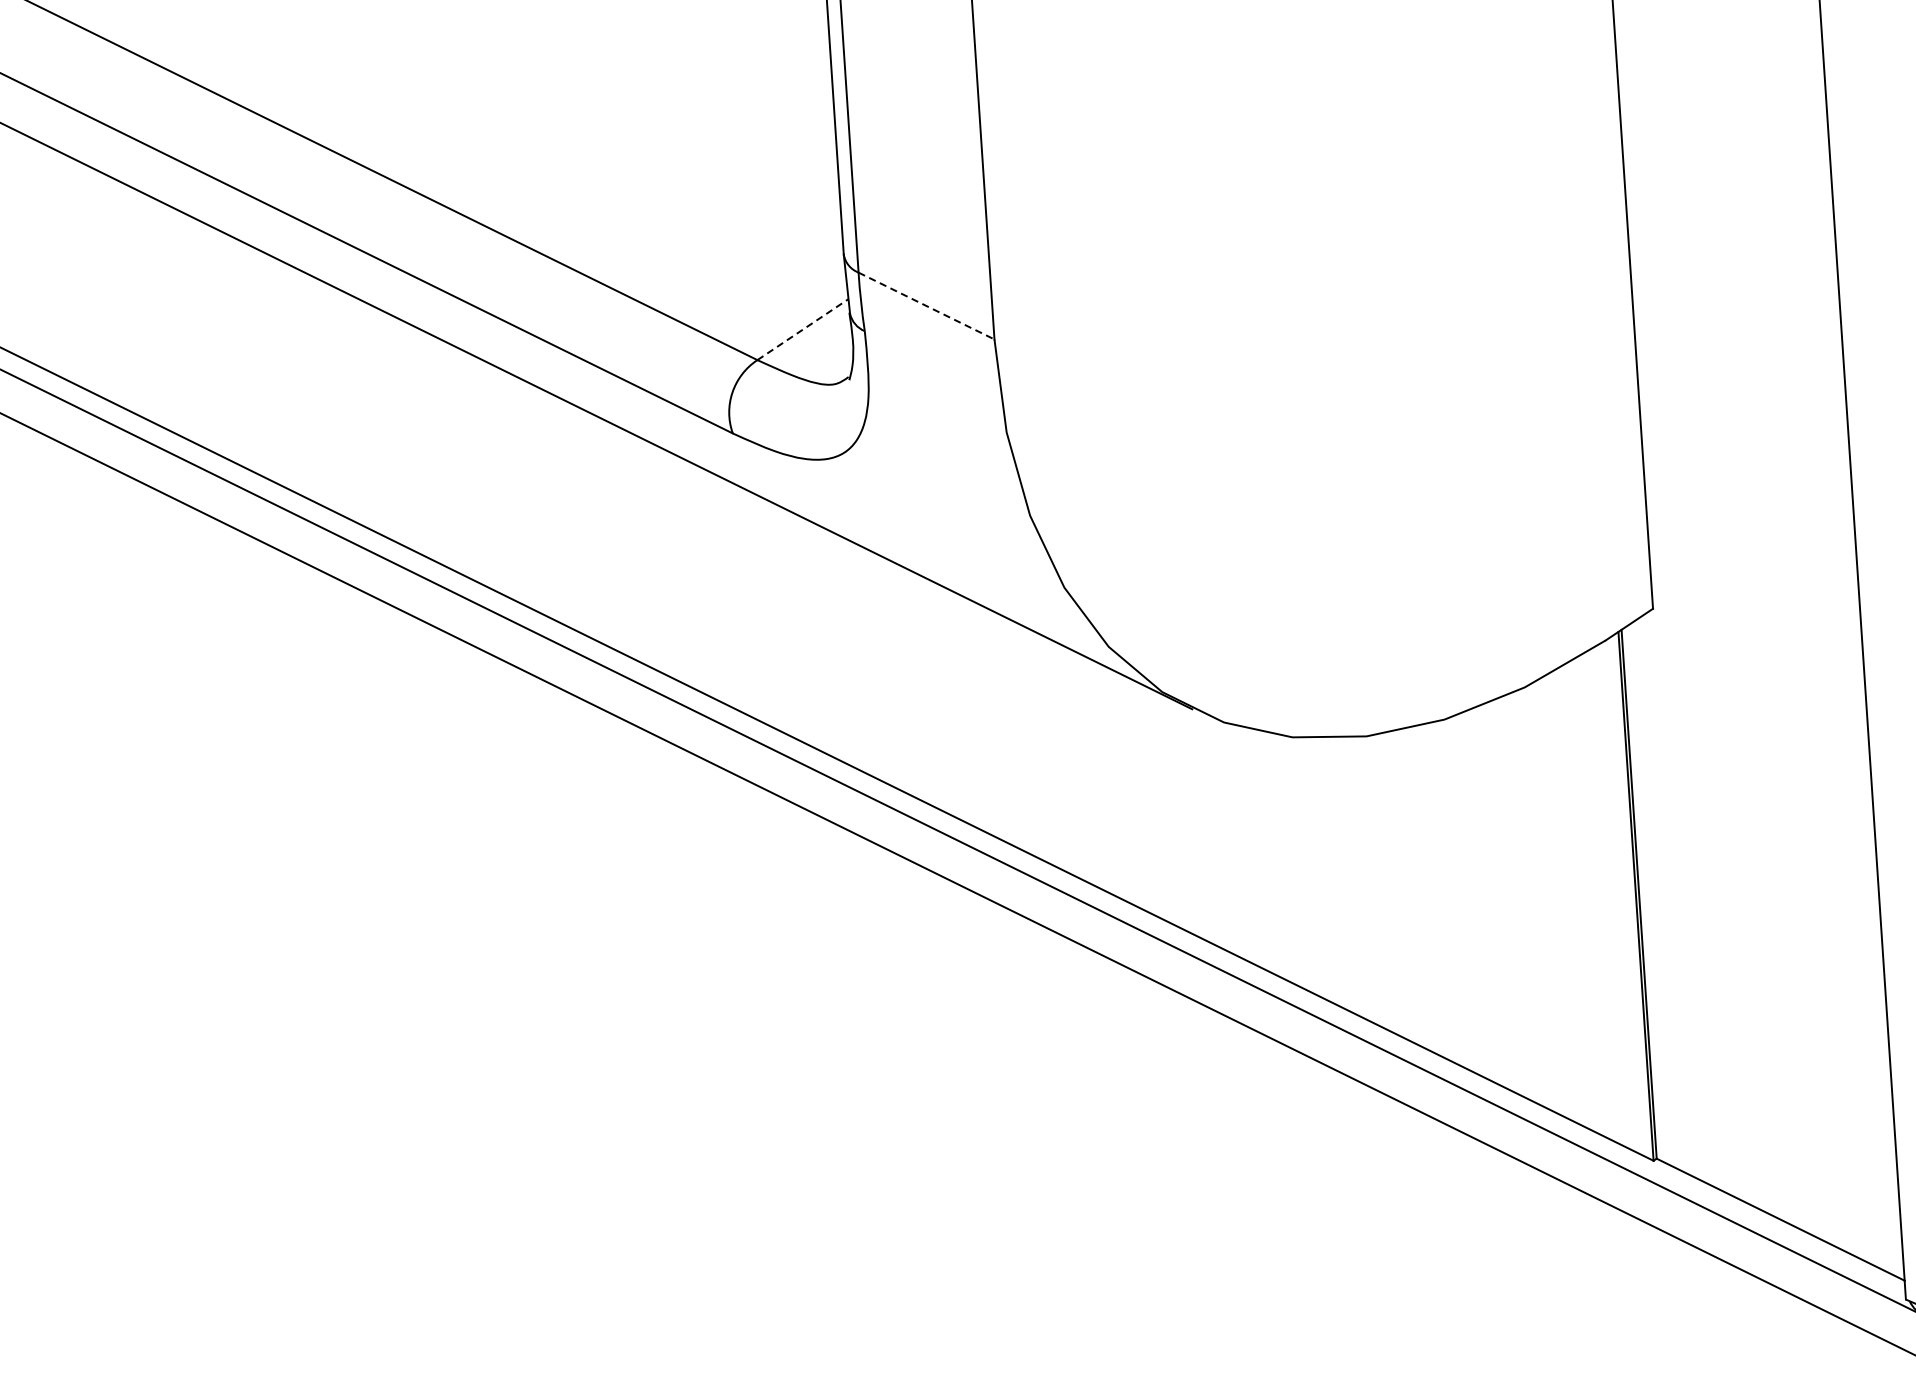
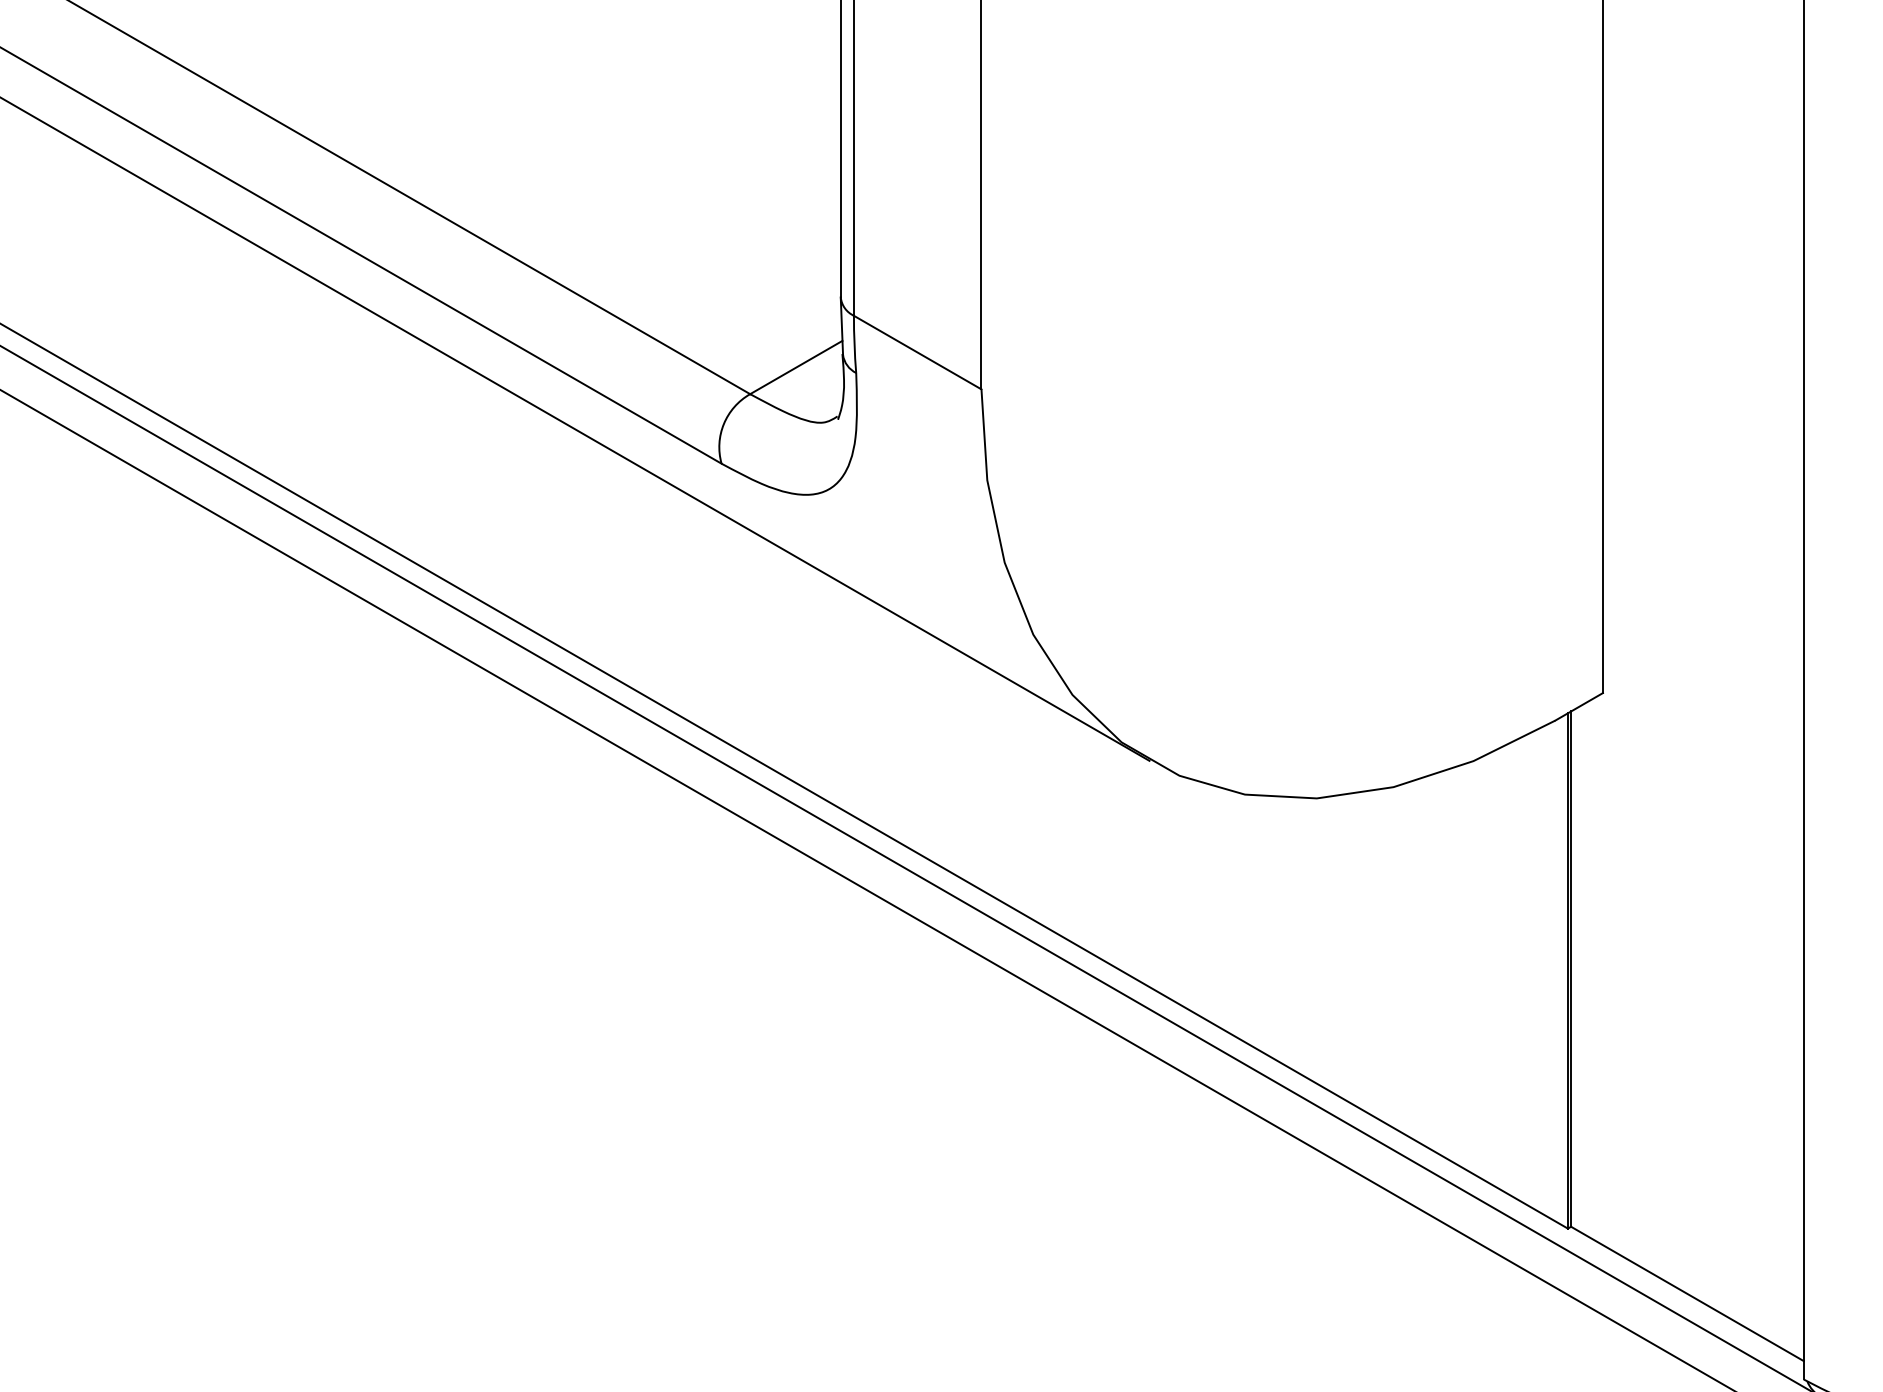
line: (926, 305) -> (917, 352), dashed -> solid
line: (803, 329) -> (796, 367), dashed -> solid

